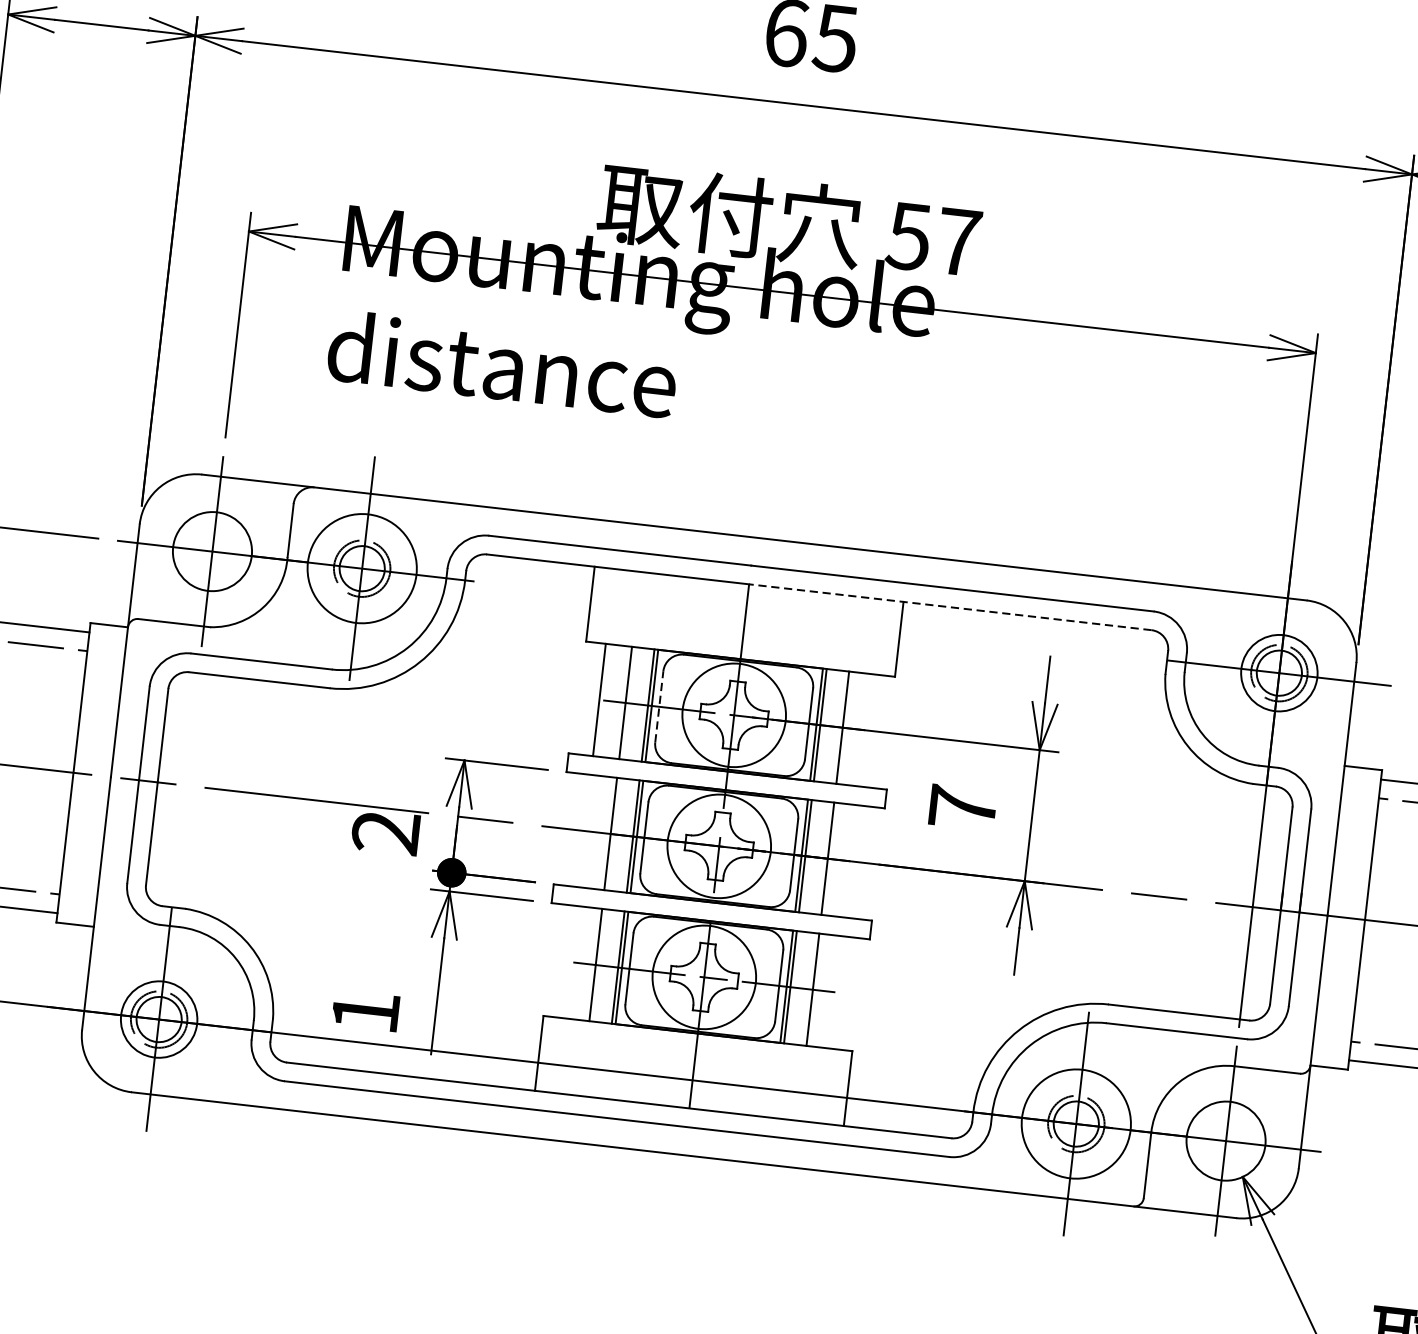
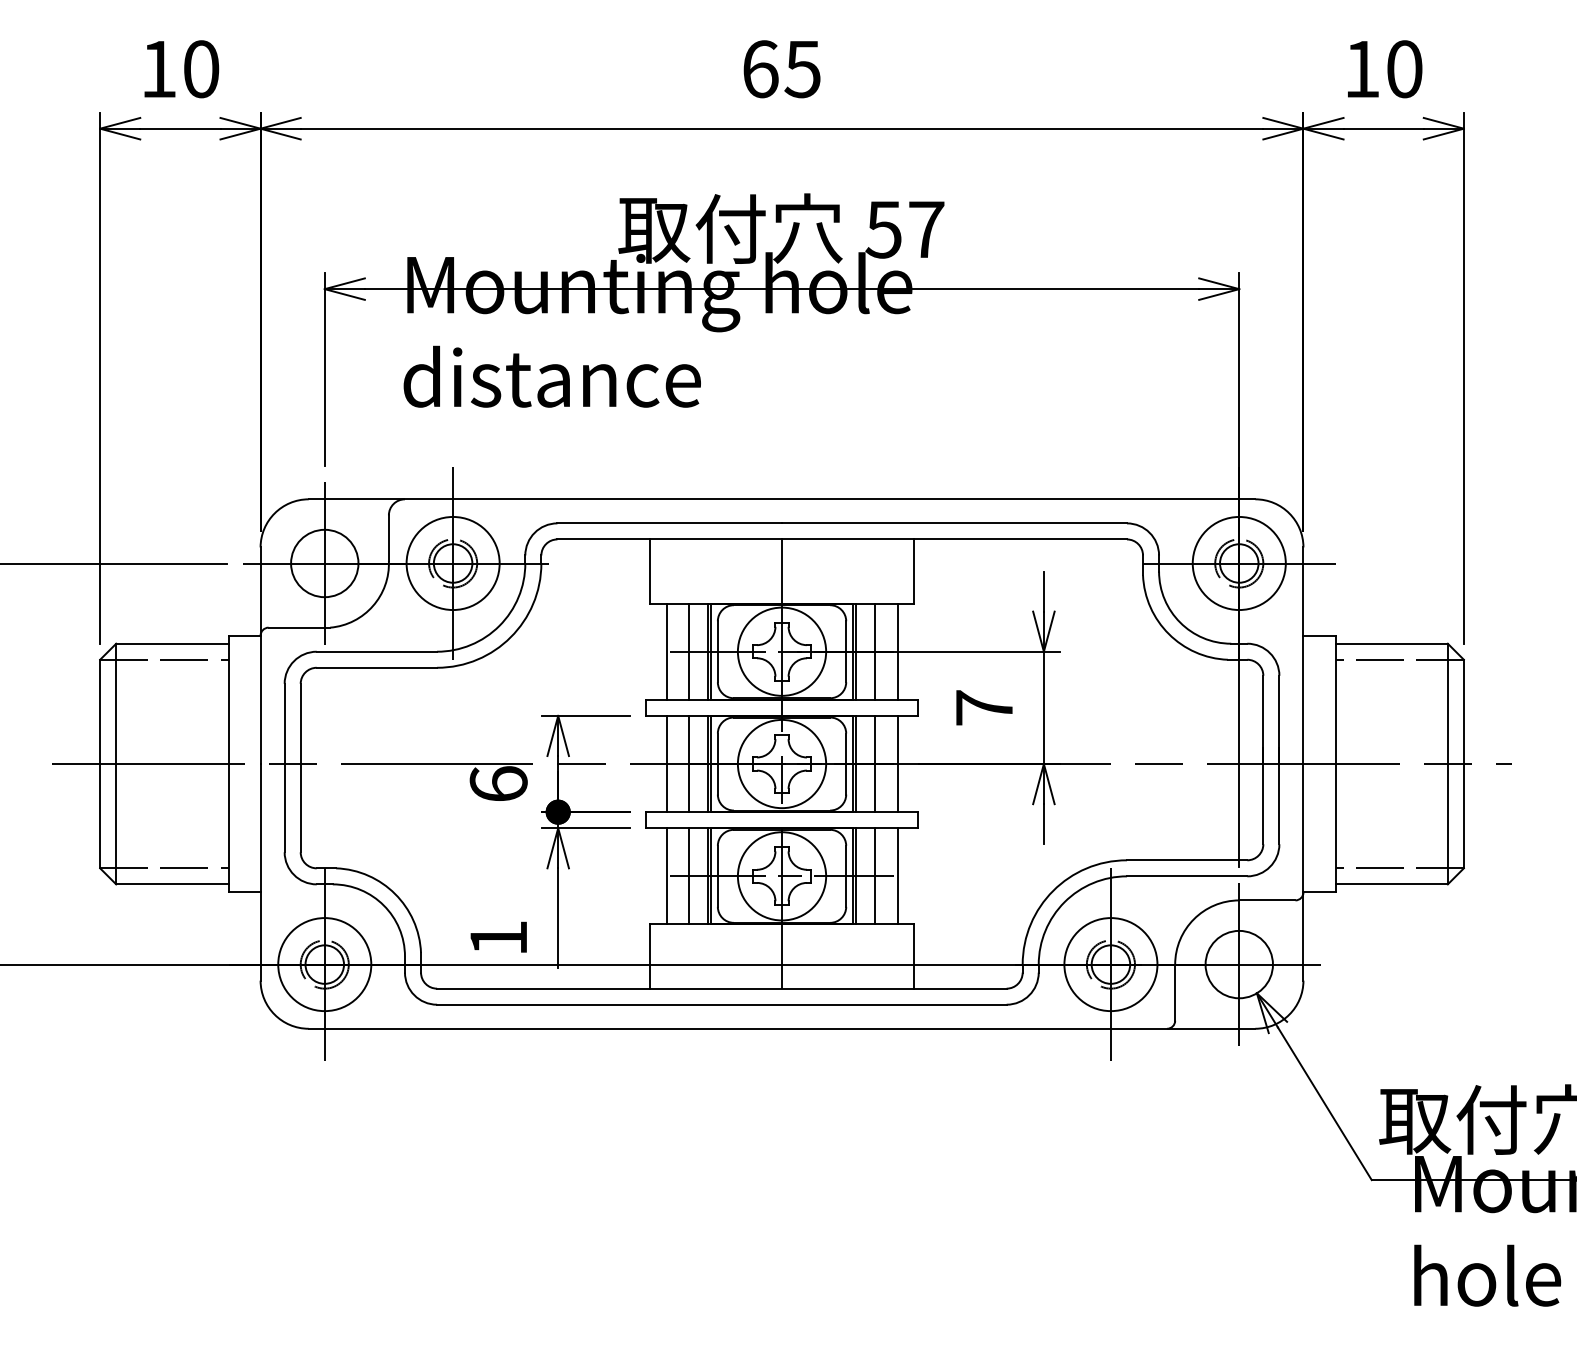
line: (950, 607) -> (954, 539), dashed -> solid
circle: (1278, 673) -> (1238, 563), size x1.43
line: (658, 706) -> (717, 651), dashed -> solid
line: (868, 730) -> (897, 651), added
line: (584, 830) -> (666, 763), added
text: (385, 831) -> (498, 783), 2 -> 6
line: (854, 861) -> (897, 763), added
line: (569, 962) -> (666, 876), added
line: (839, 992) -> (897, 876), added
circle: (158, 1019) -> (324, 964), size x1.43

